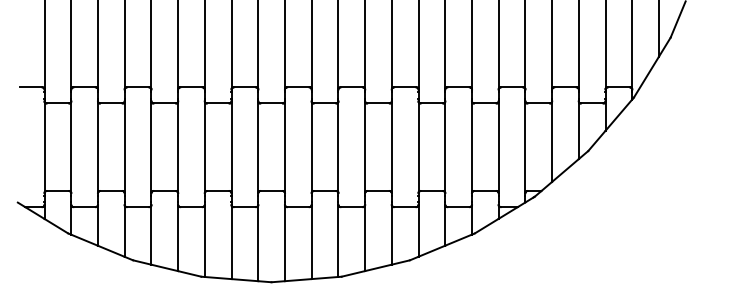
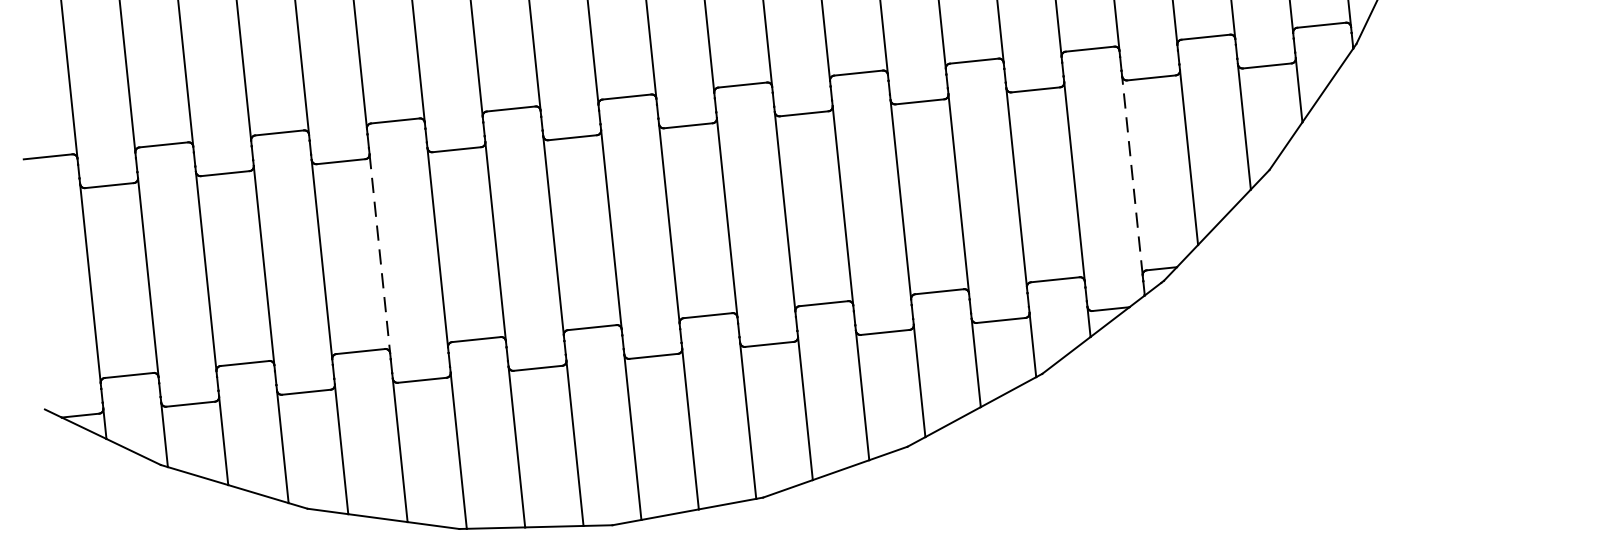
line: (178, 147) -> (380, 254), solid -> dashed
line: (525, 147) -> (1132, 176), solid -> dashed

